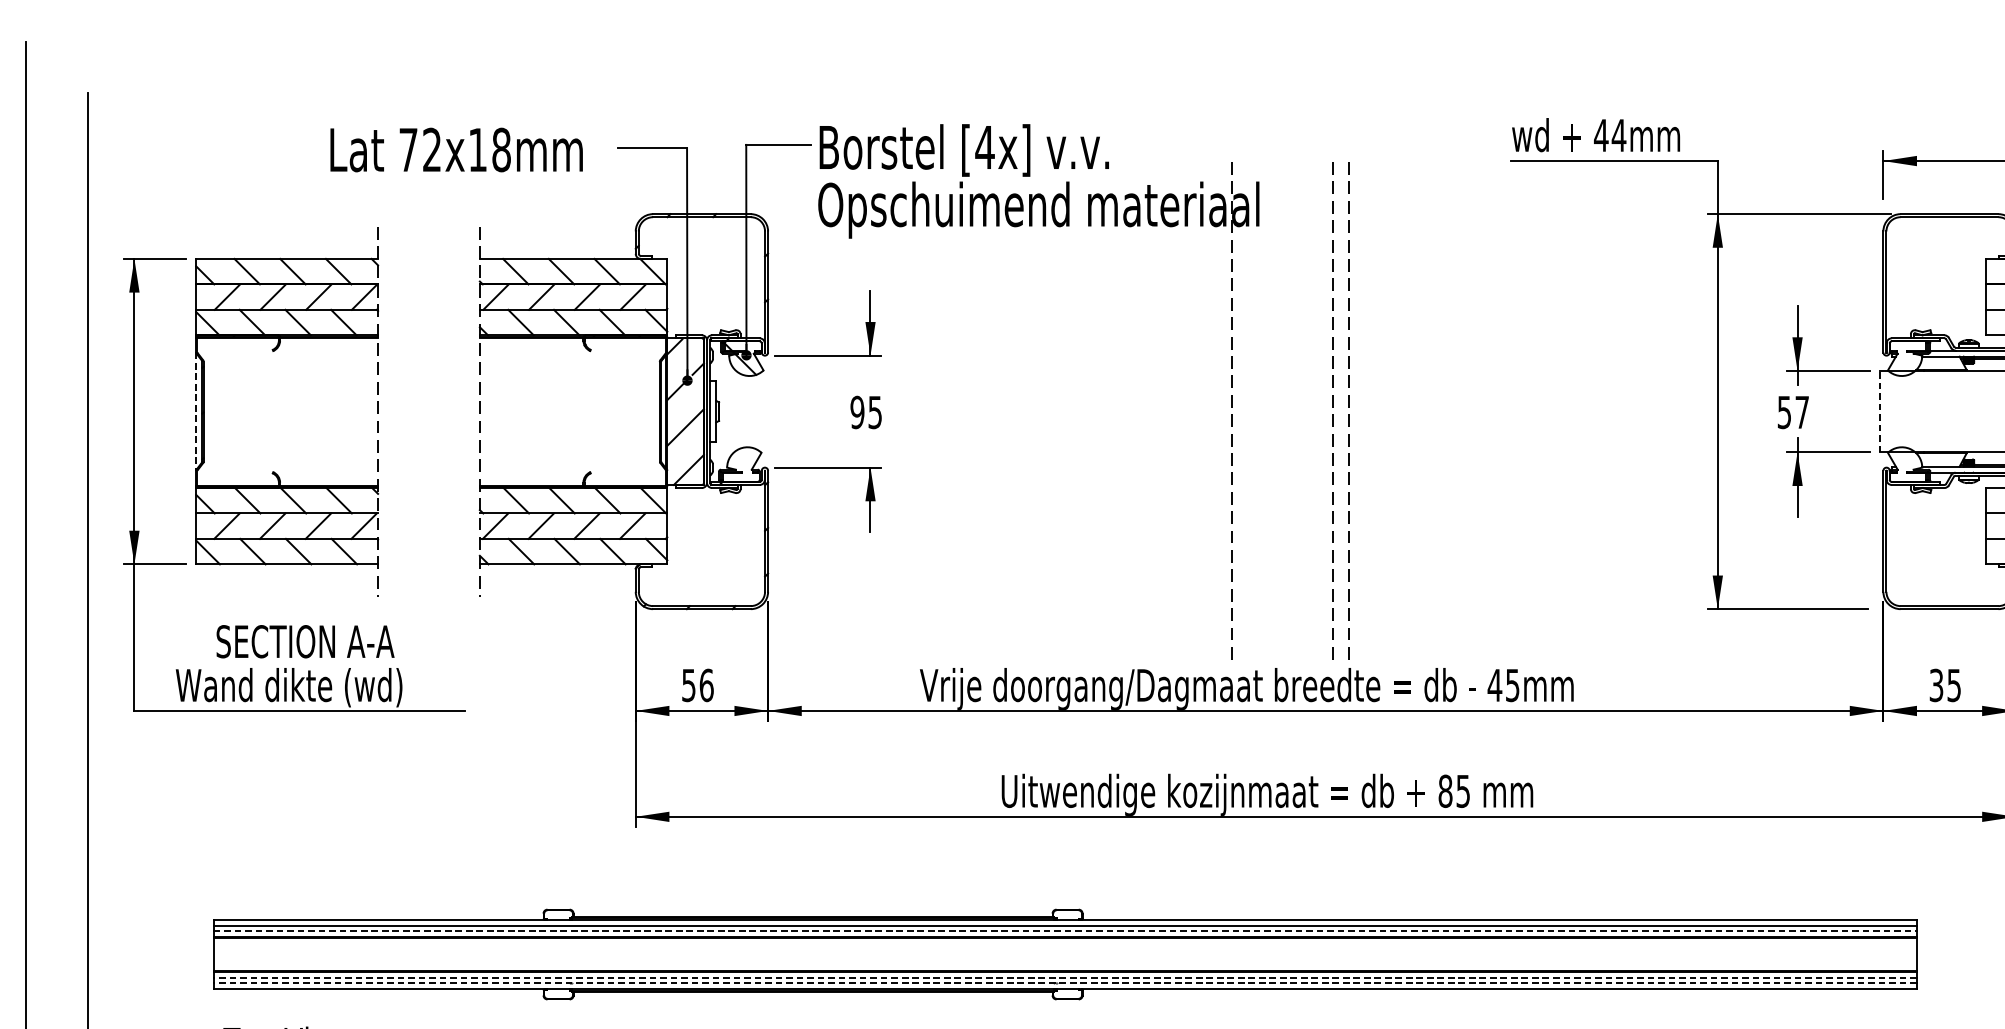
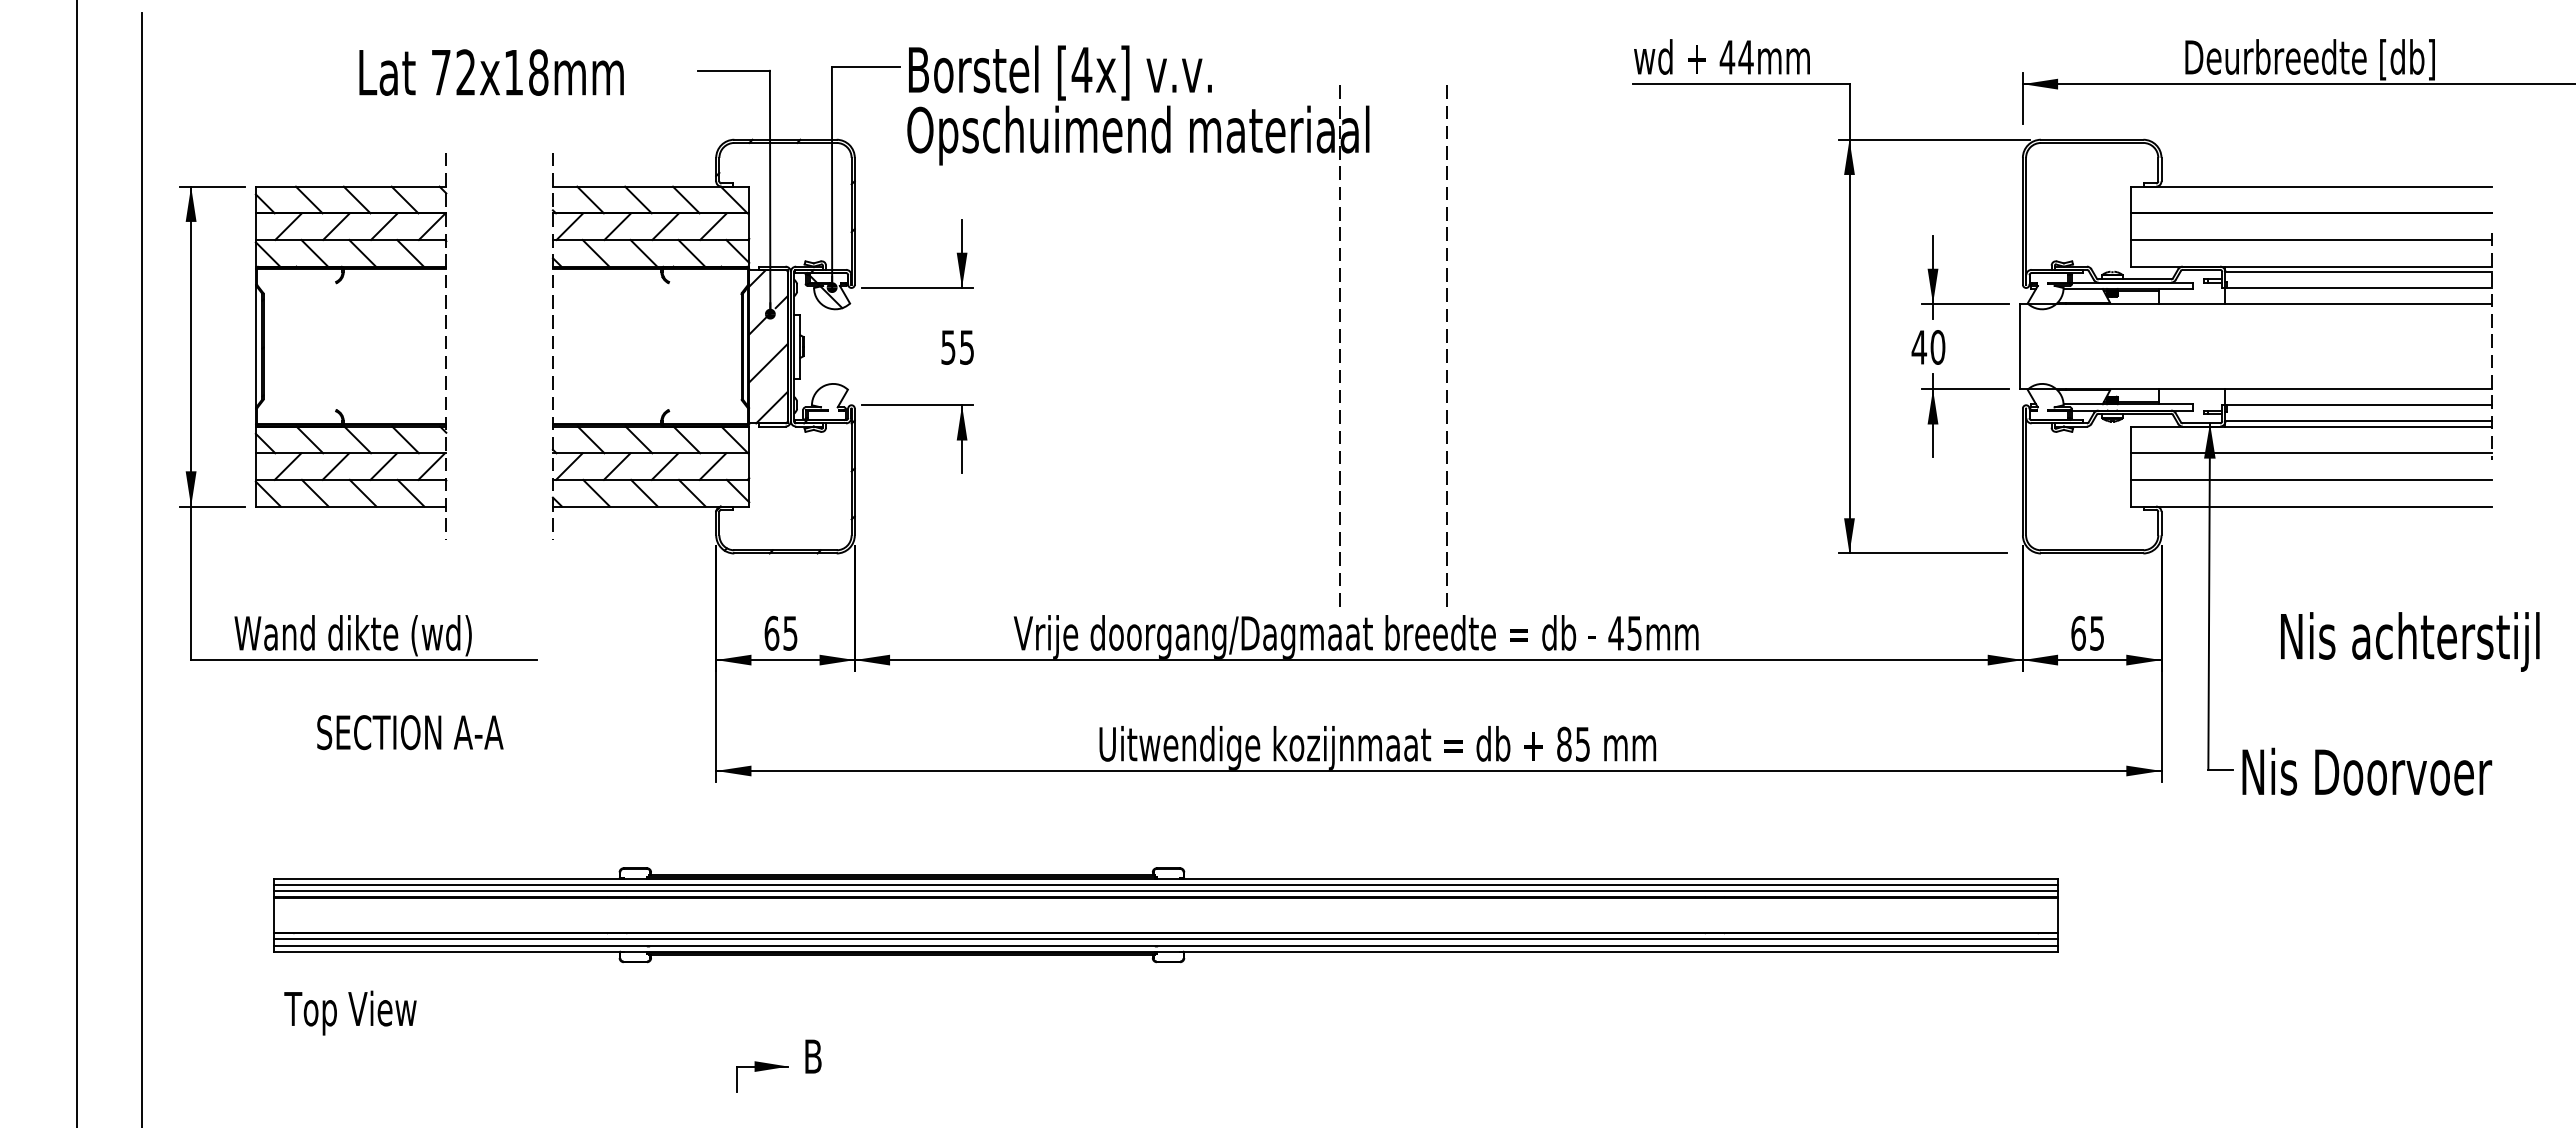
text: (456, 149) -> (491, 72), moved
line: (1348, 407) -> (1462, 342), removed
line: (1880, 411) -> (2019, 346), dashed -> solid
line: (195, 412) -> (255, 347), dashed -> solid
text: (857, 412) -> (948, 347), 95 -> 55
text: (1793, 412) -> (1928, 347), 57 -> 40
text: (305, 641) -> (410, 732), moved
text: (697, 684) -> (780, 632), 56 -> 65
text: (1936, 684) -> (2078, 632), 35 -> 65
line: (1065, 930) -> (1166, 890), dashed -> solid
line: (1065, 977) -> (1166, 939), dashed -> solid
line: (1065, 983) -> (1166, 945), dashed -> solid

